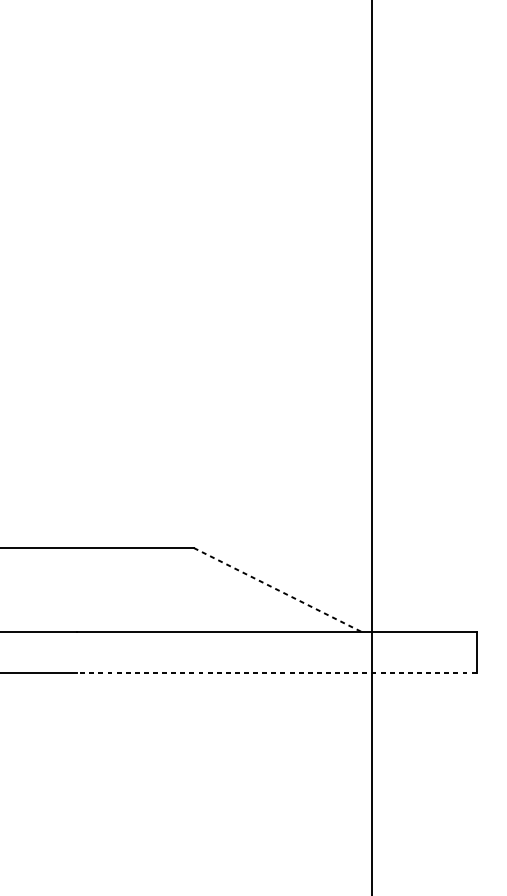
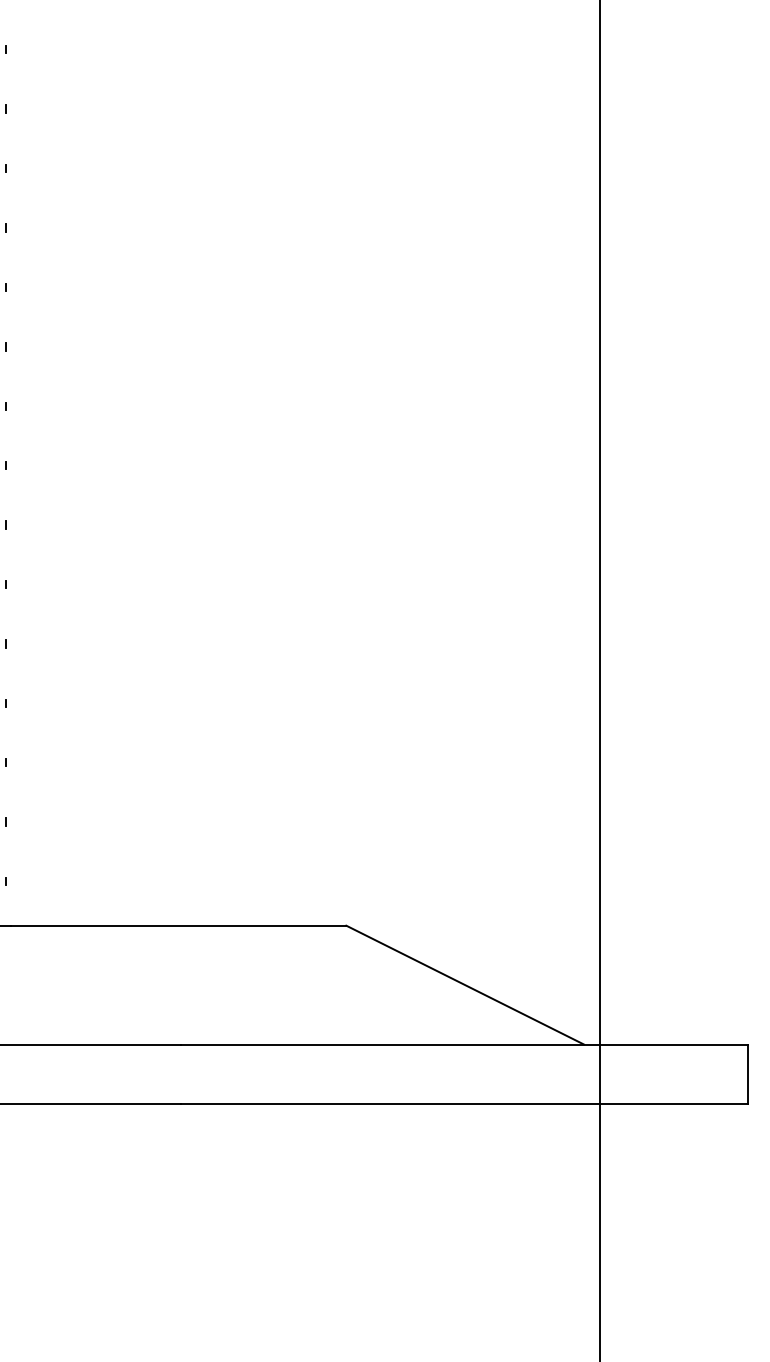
line: (277, 590) -> (465, 985), dashed -> solid
line: (277, 673) -> (464, 1103), dashed -> solid

